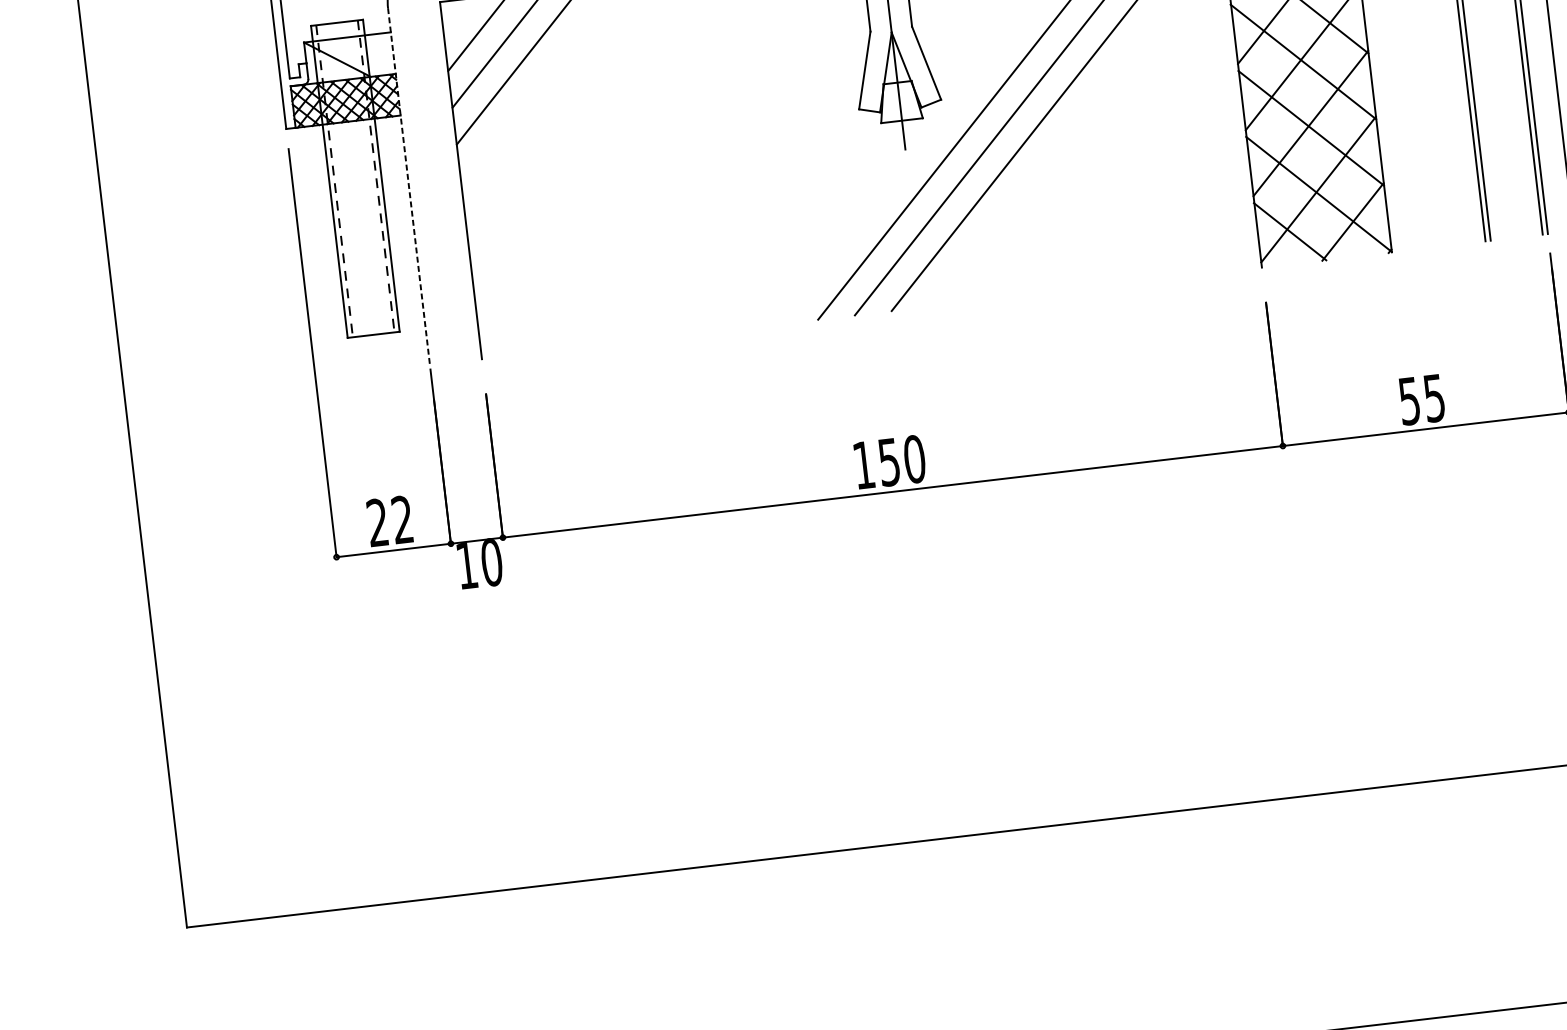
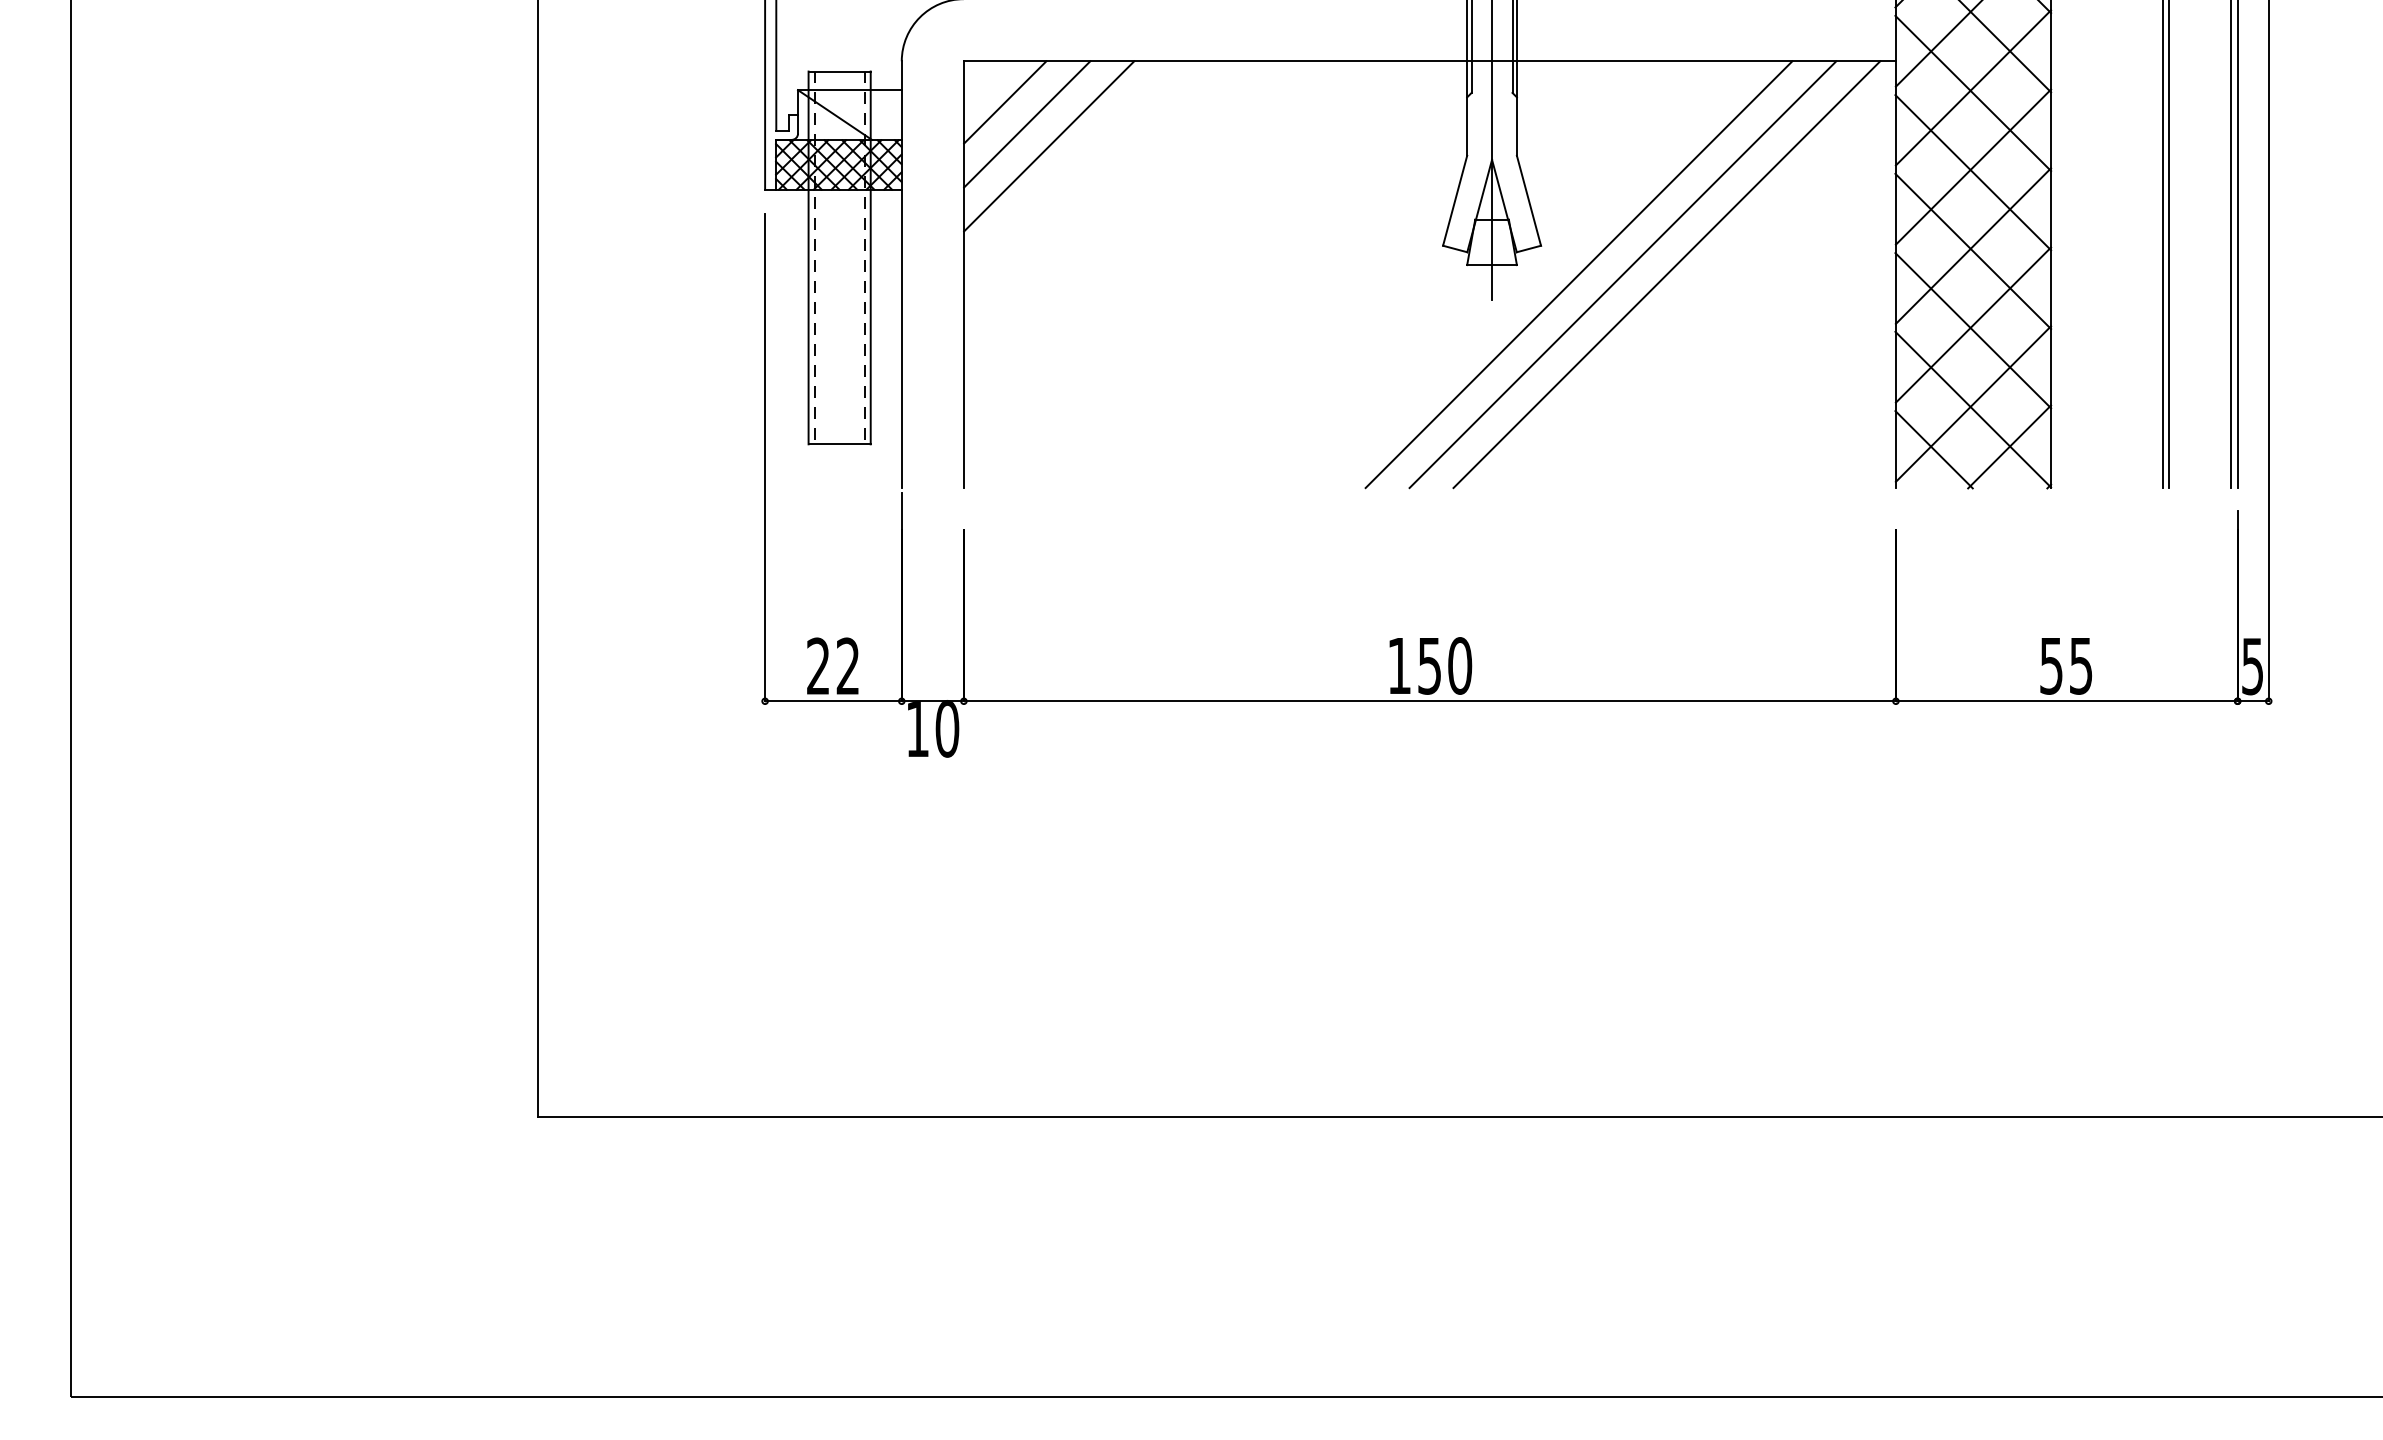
line: (408, 187) -> (901, 275), dashed -> solid

